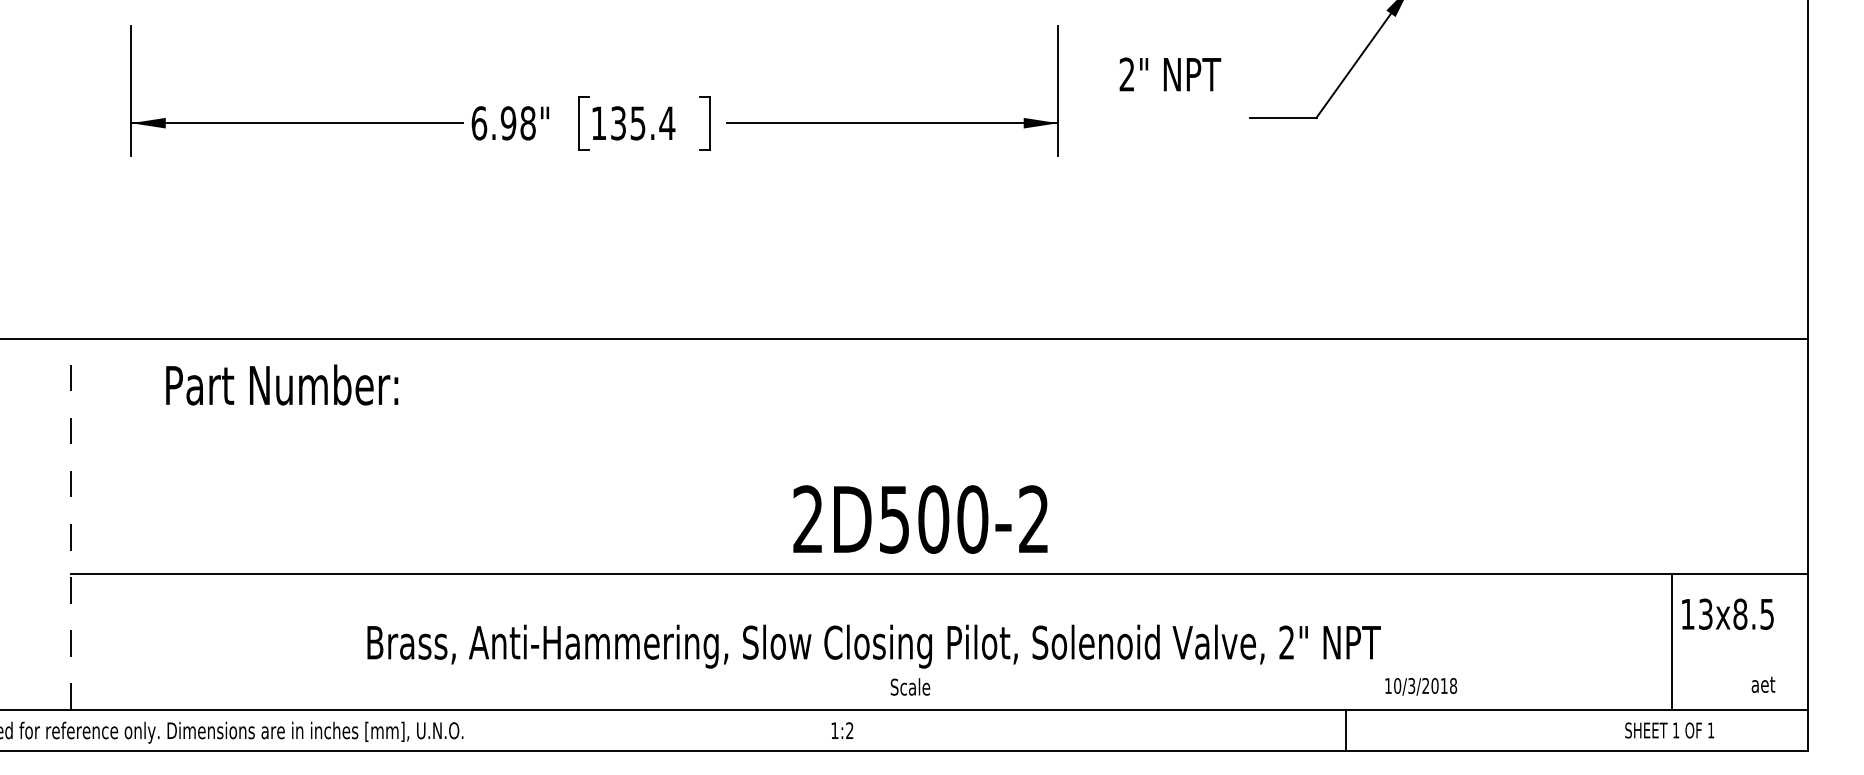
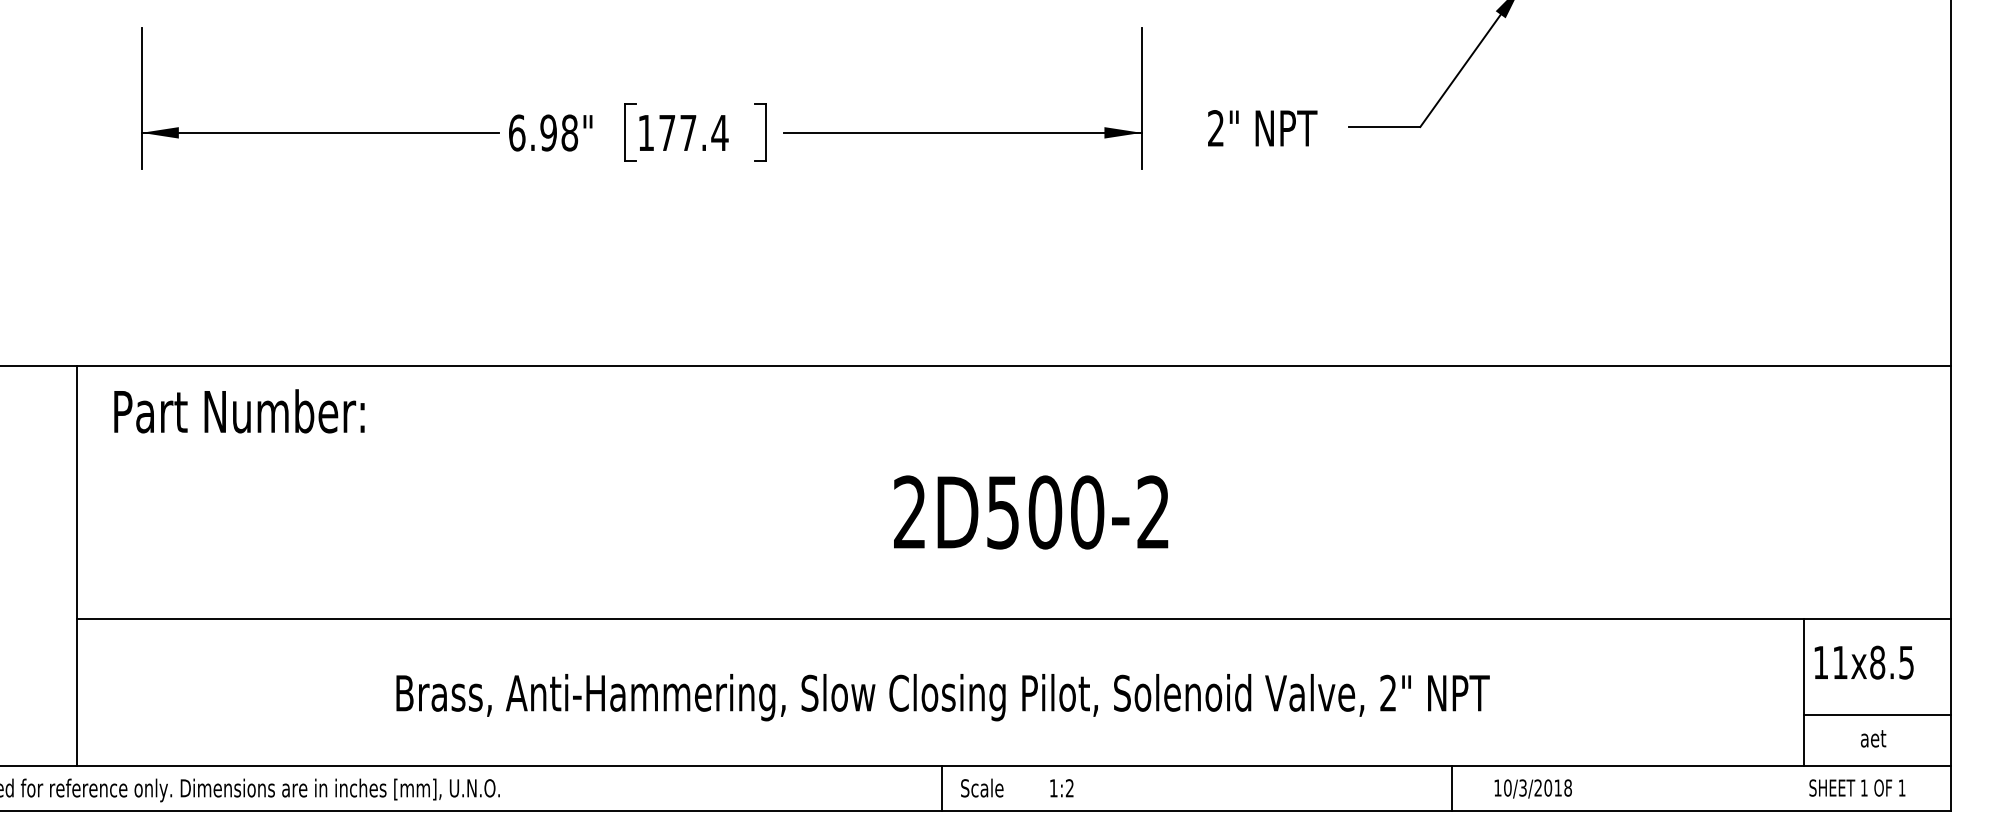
text: (1170, 74) -> (1262, 128), moved
text: (627, 122) -> (677, 132), 135.4 -> 177.4
text: (282, 385) -> (239, 411), moved
text: (920, 519) -> (1031, 512), moved
line: (70, 524) -> (76, 565), dashed -> solid
text: (1705, 614) -> (1840, 662), 13x8.5 -> 11x8.5
line: (1740, 662) -> (1877, 714), added
text: (1763, 684) -> (1873, 738), moved
text: (910, 686) -> (982, 787), moved
text: (1420, 686) -> (1532, 788), moved
line: (872, 729) -> (941, 787), added
text: (1669, 729) -> (1857, 787), moved
text: (842, 730) -> (1061, 788), moved

